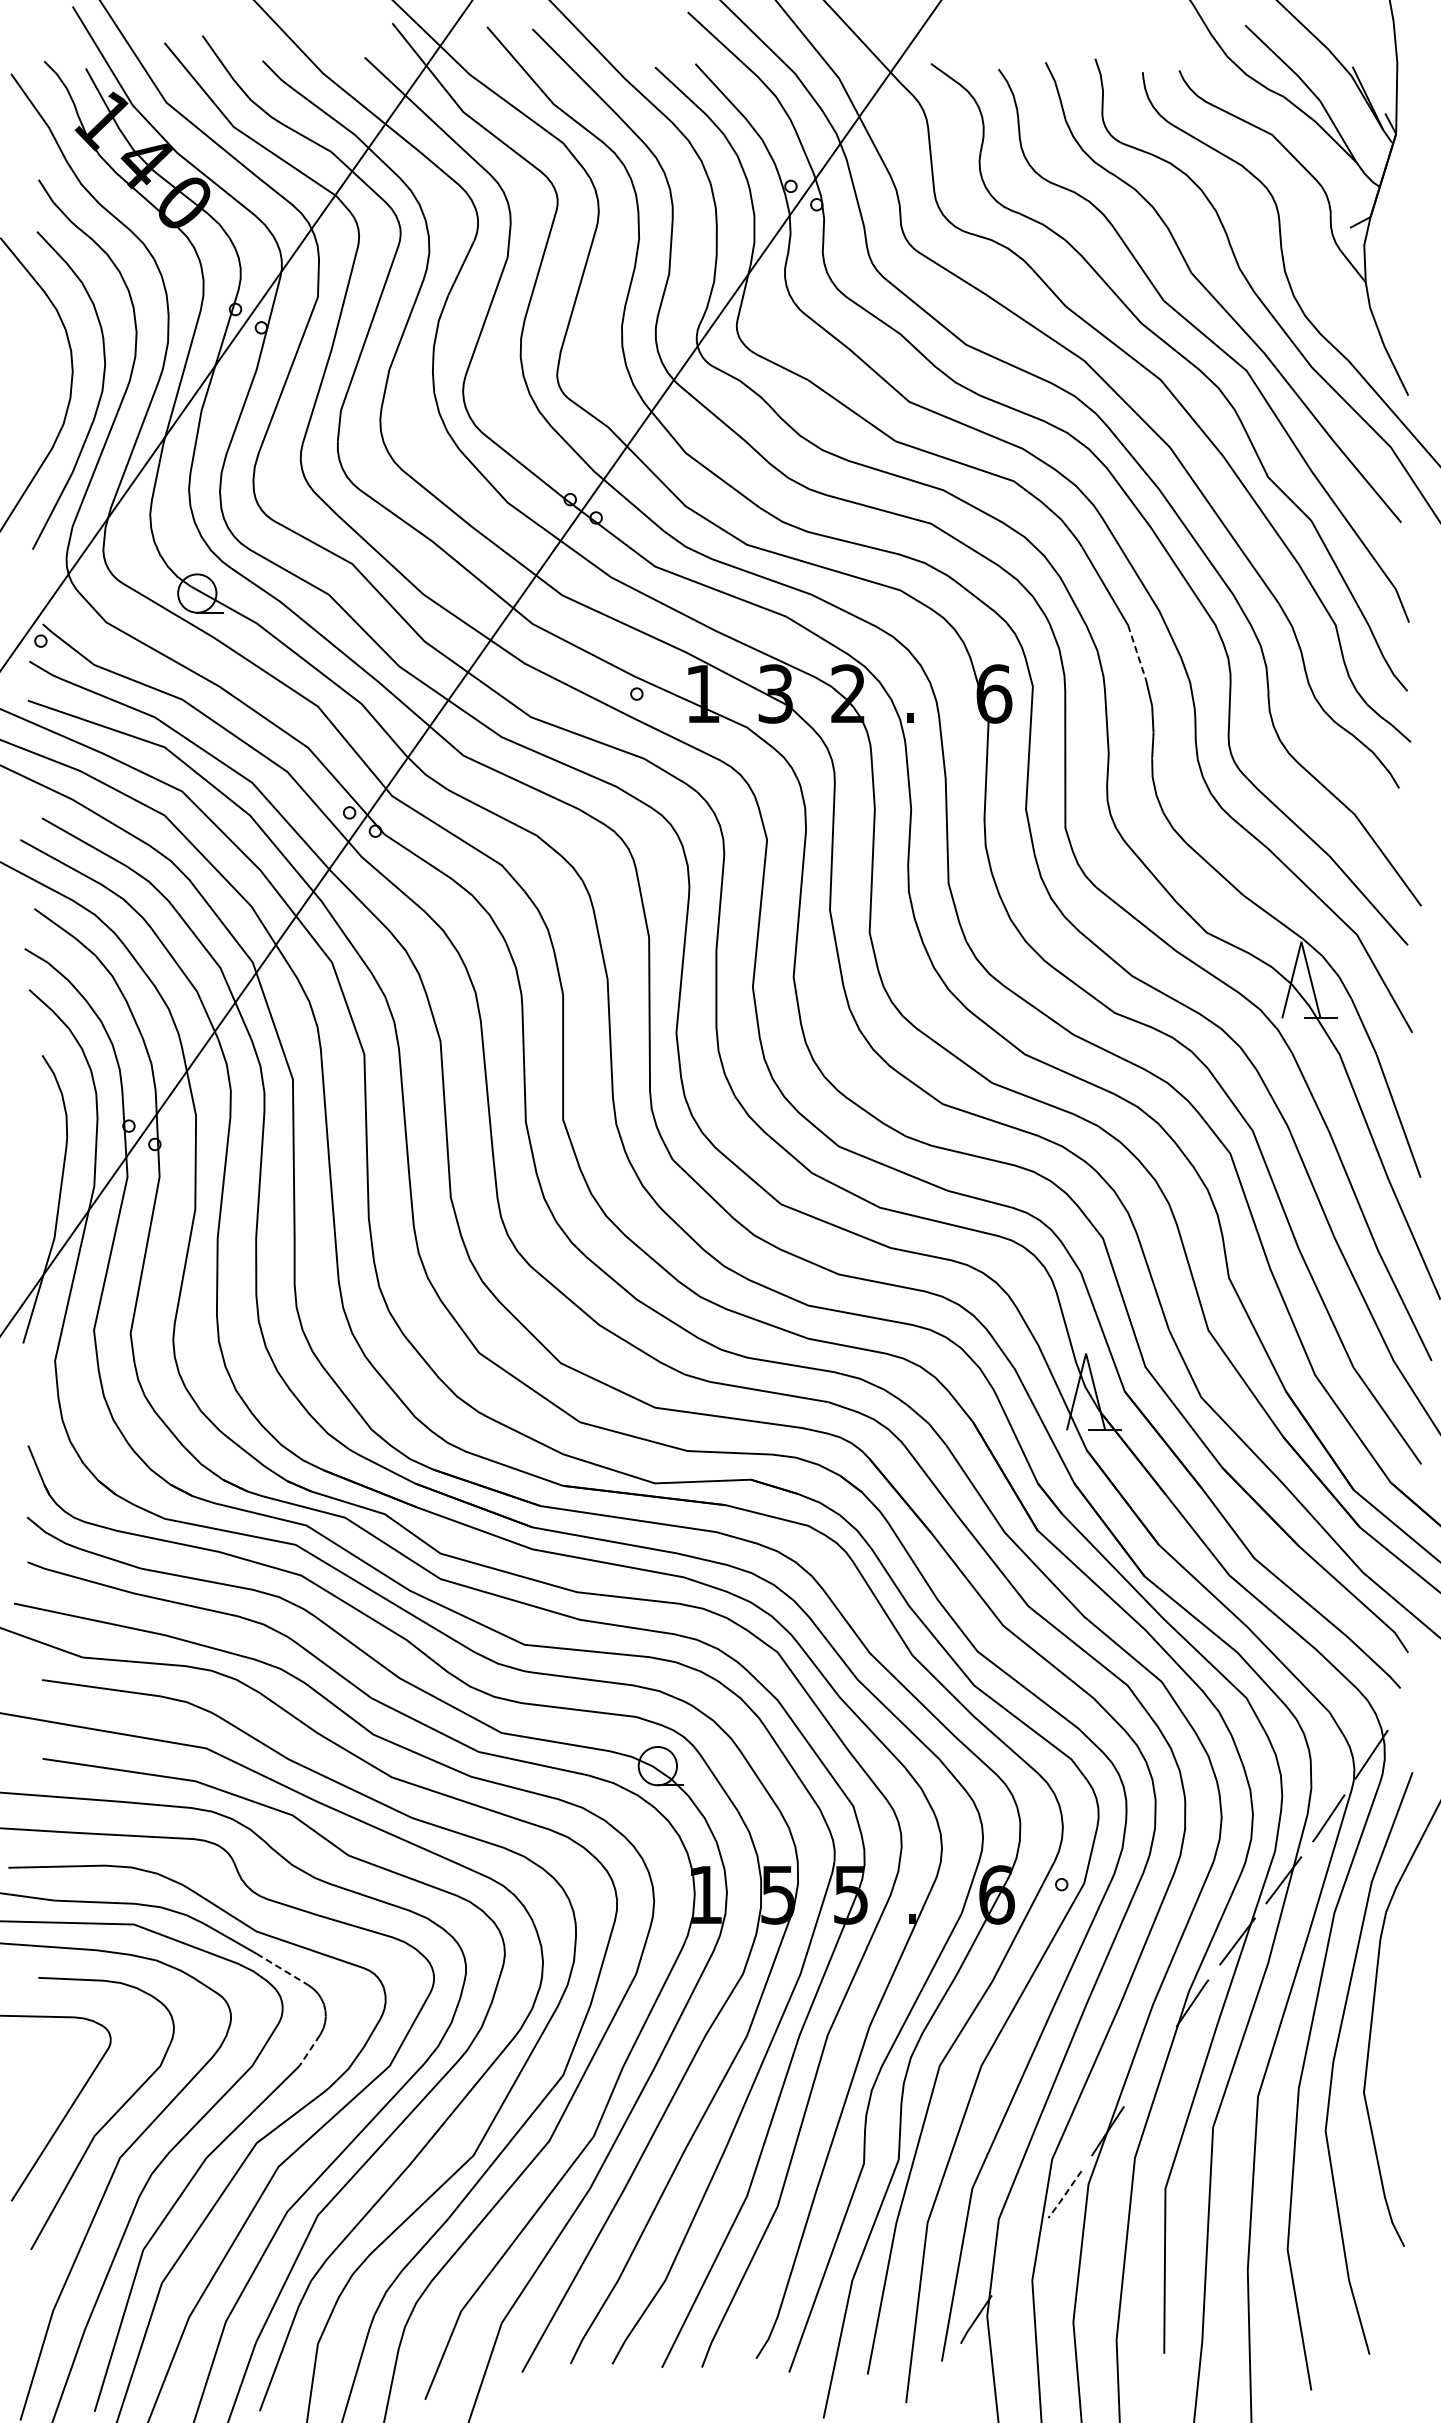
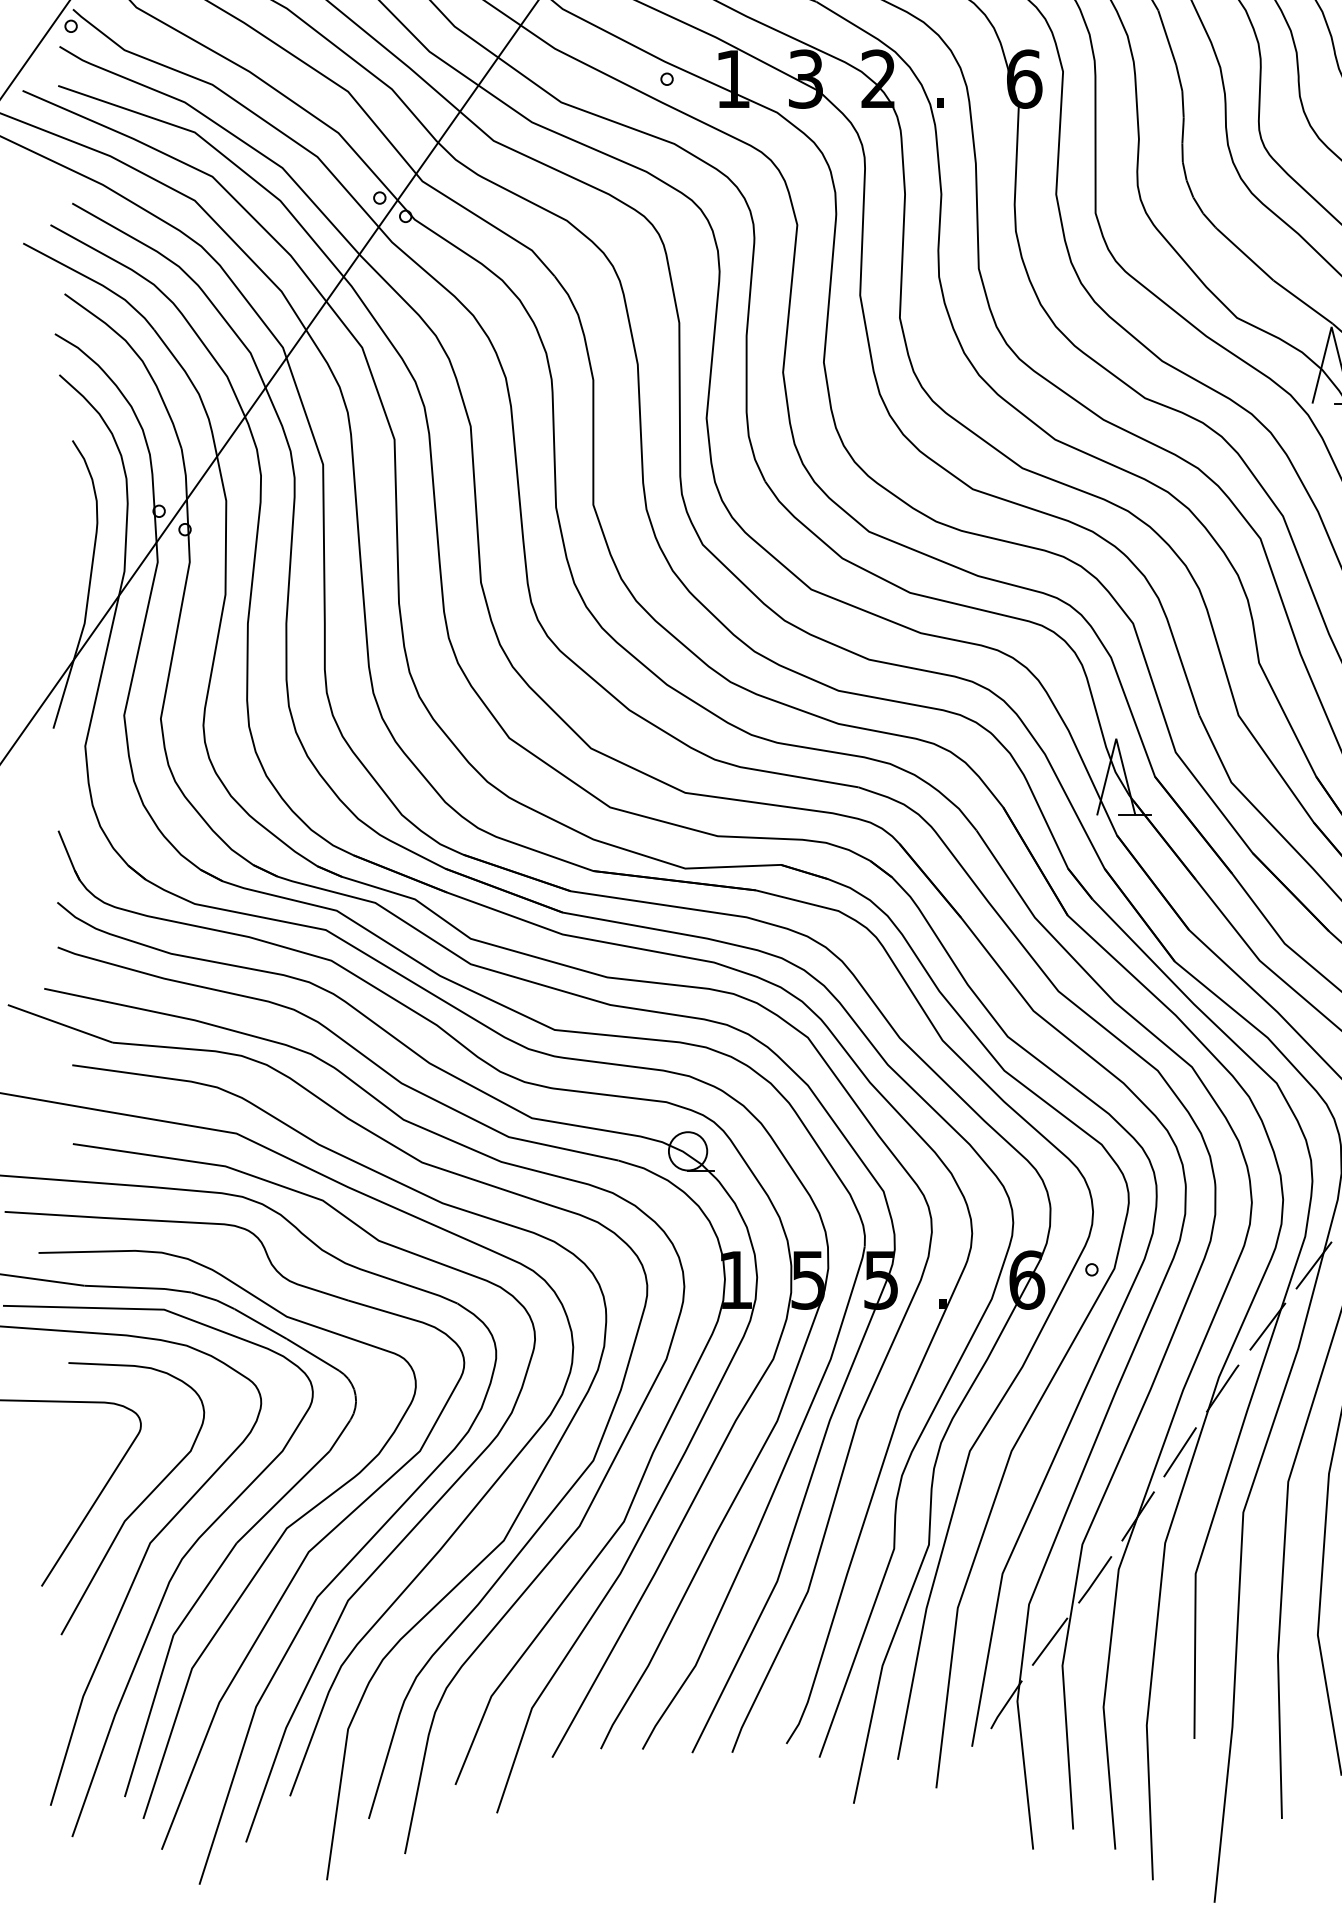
line: (1137, 652) -> (1167, 37), dashed -> solid
line: (282, 1969) -> (312, 1354), dashed -> solid
line: (309, 2051) -> (339, 1436), dashed -> solid
line: (1149, 2067) -> (1179, 1452), added
line: (1064, 2195) -> (1094, 1580), dashed -> solid
line: (1019, 2256) -> (1049, 1641), added

